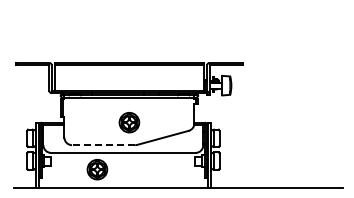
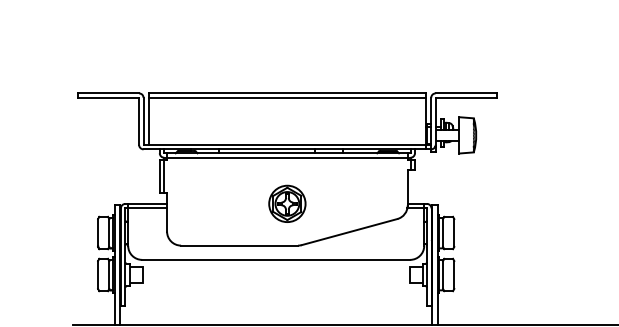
line: (103, 145) -> (239, 246), dashed -> solid
part: (97, 169) -> (228, 290), removed

